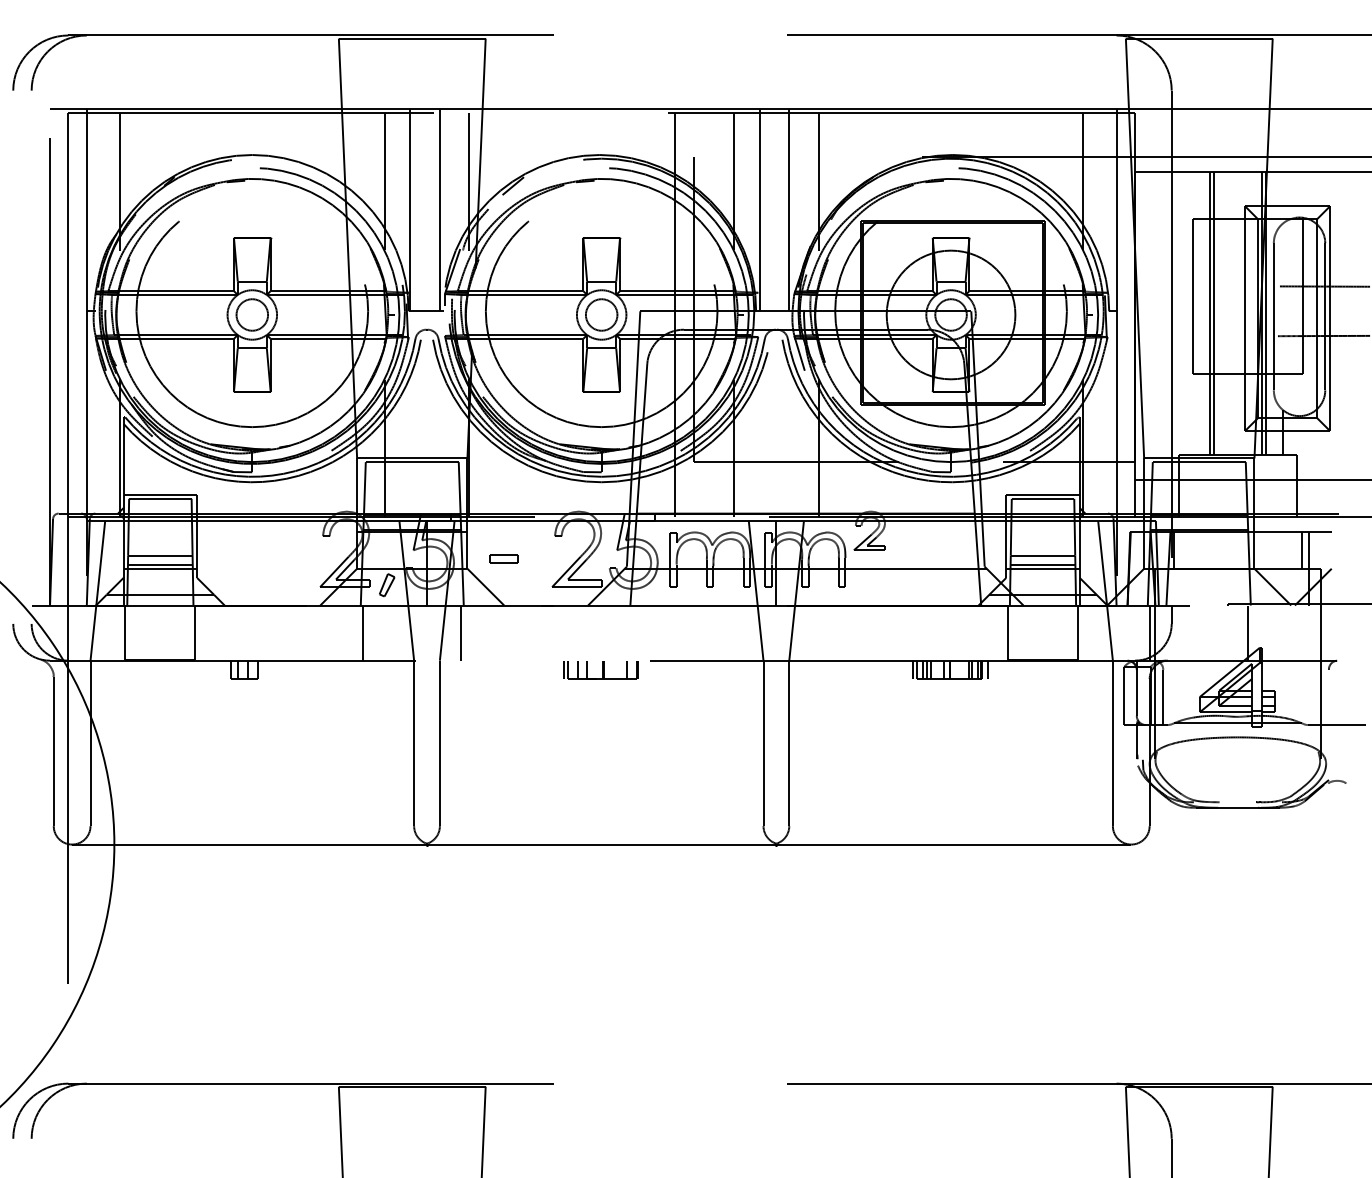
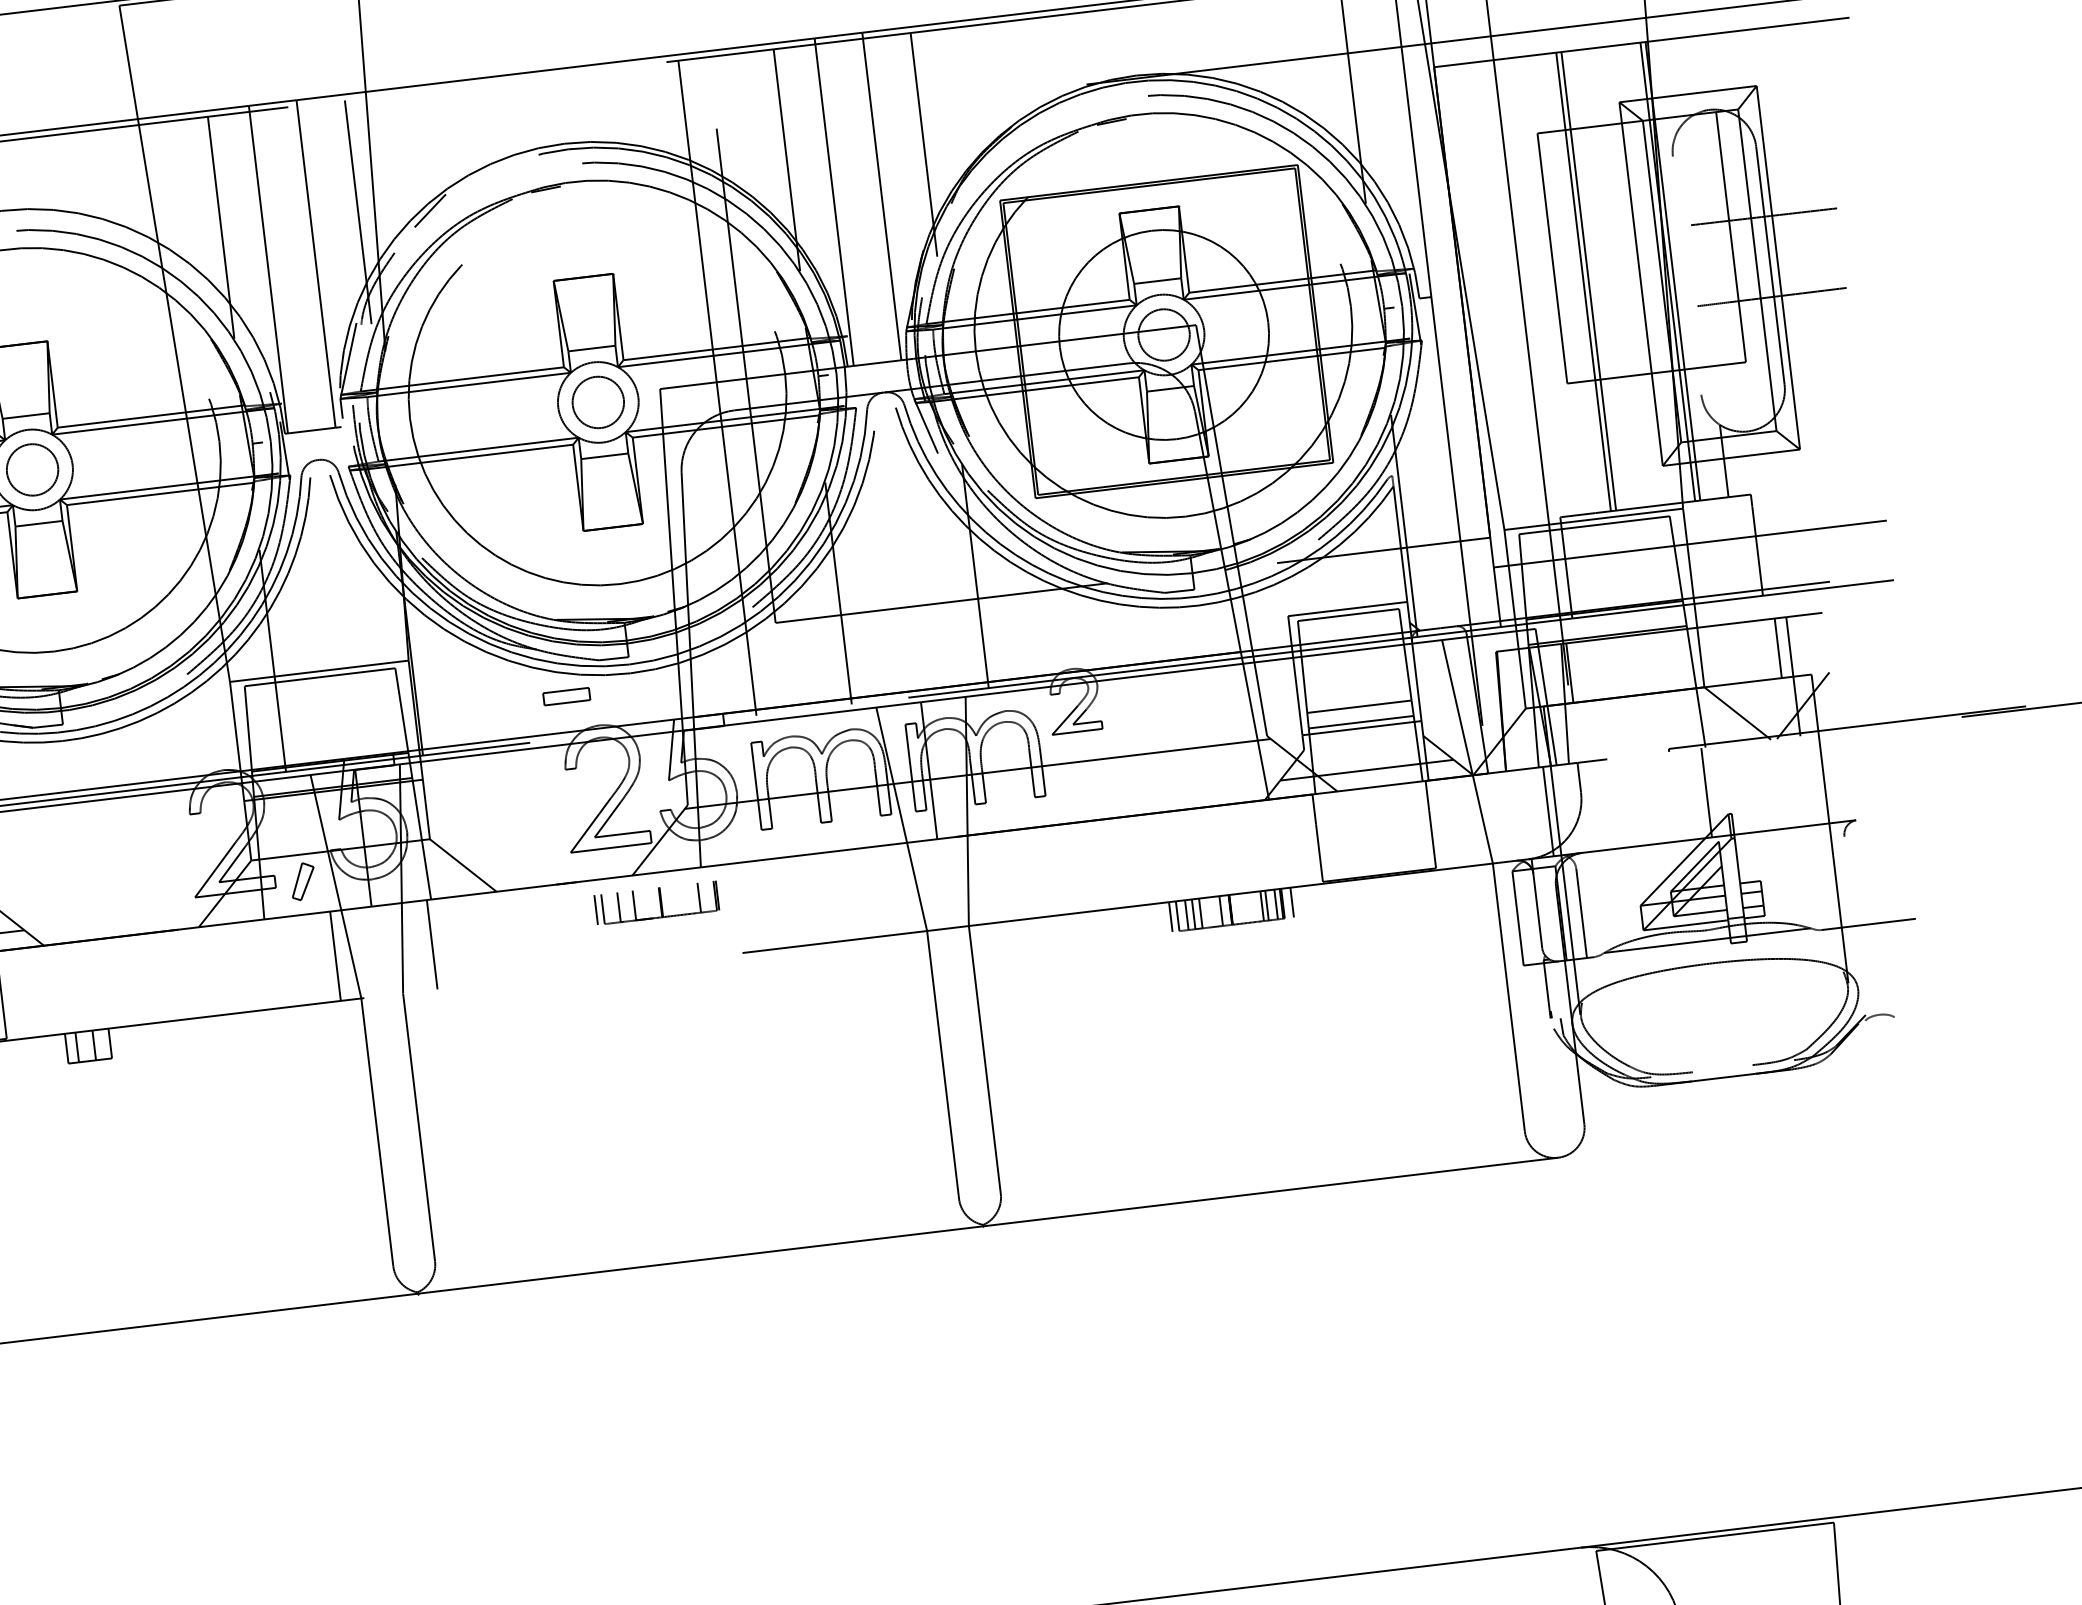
line: (1273, 316) -> (1686, 275), removed
part: (503, 558) -> (565, 696), moved
line: (363, 632) -> (335, 955), moved
part: (600, 670) -> (656, 903), moved

